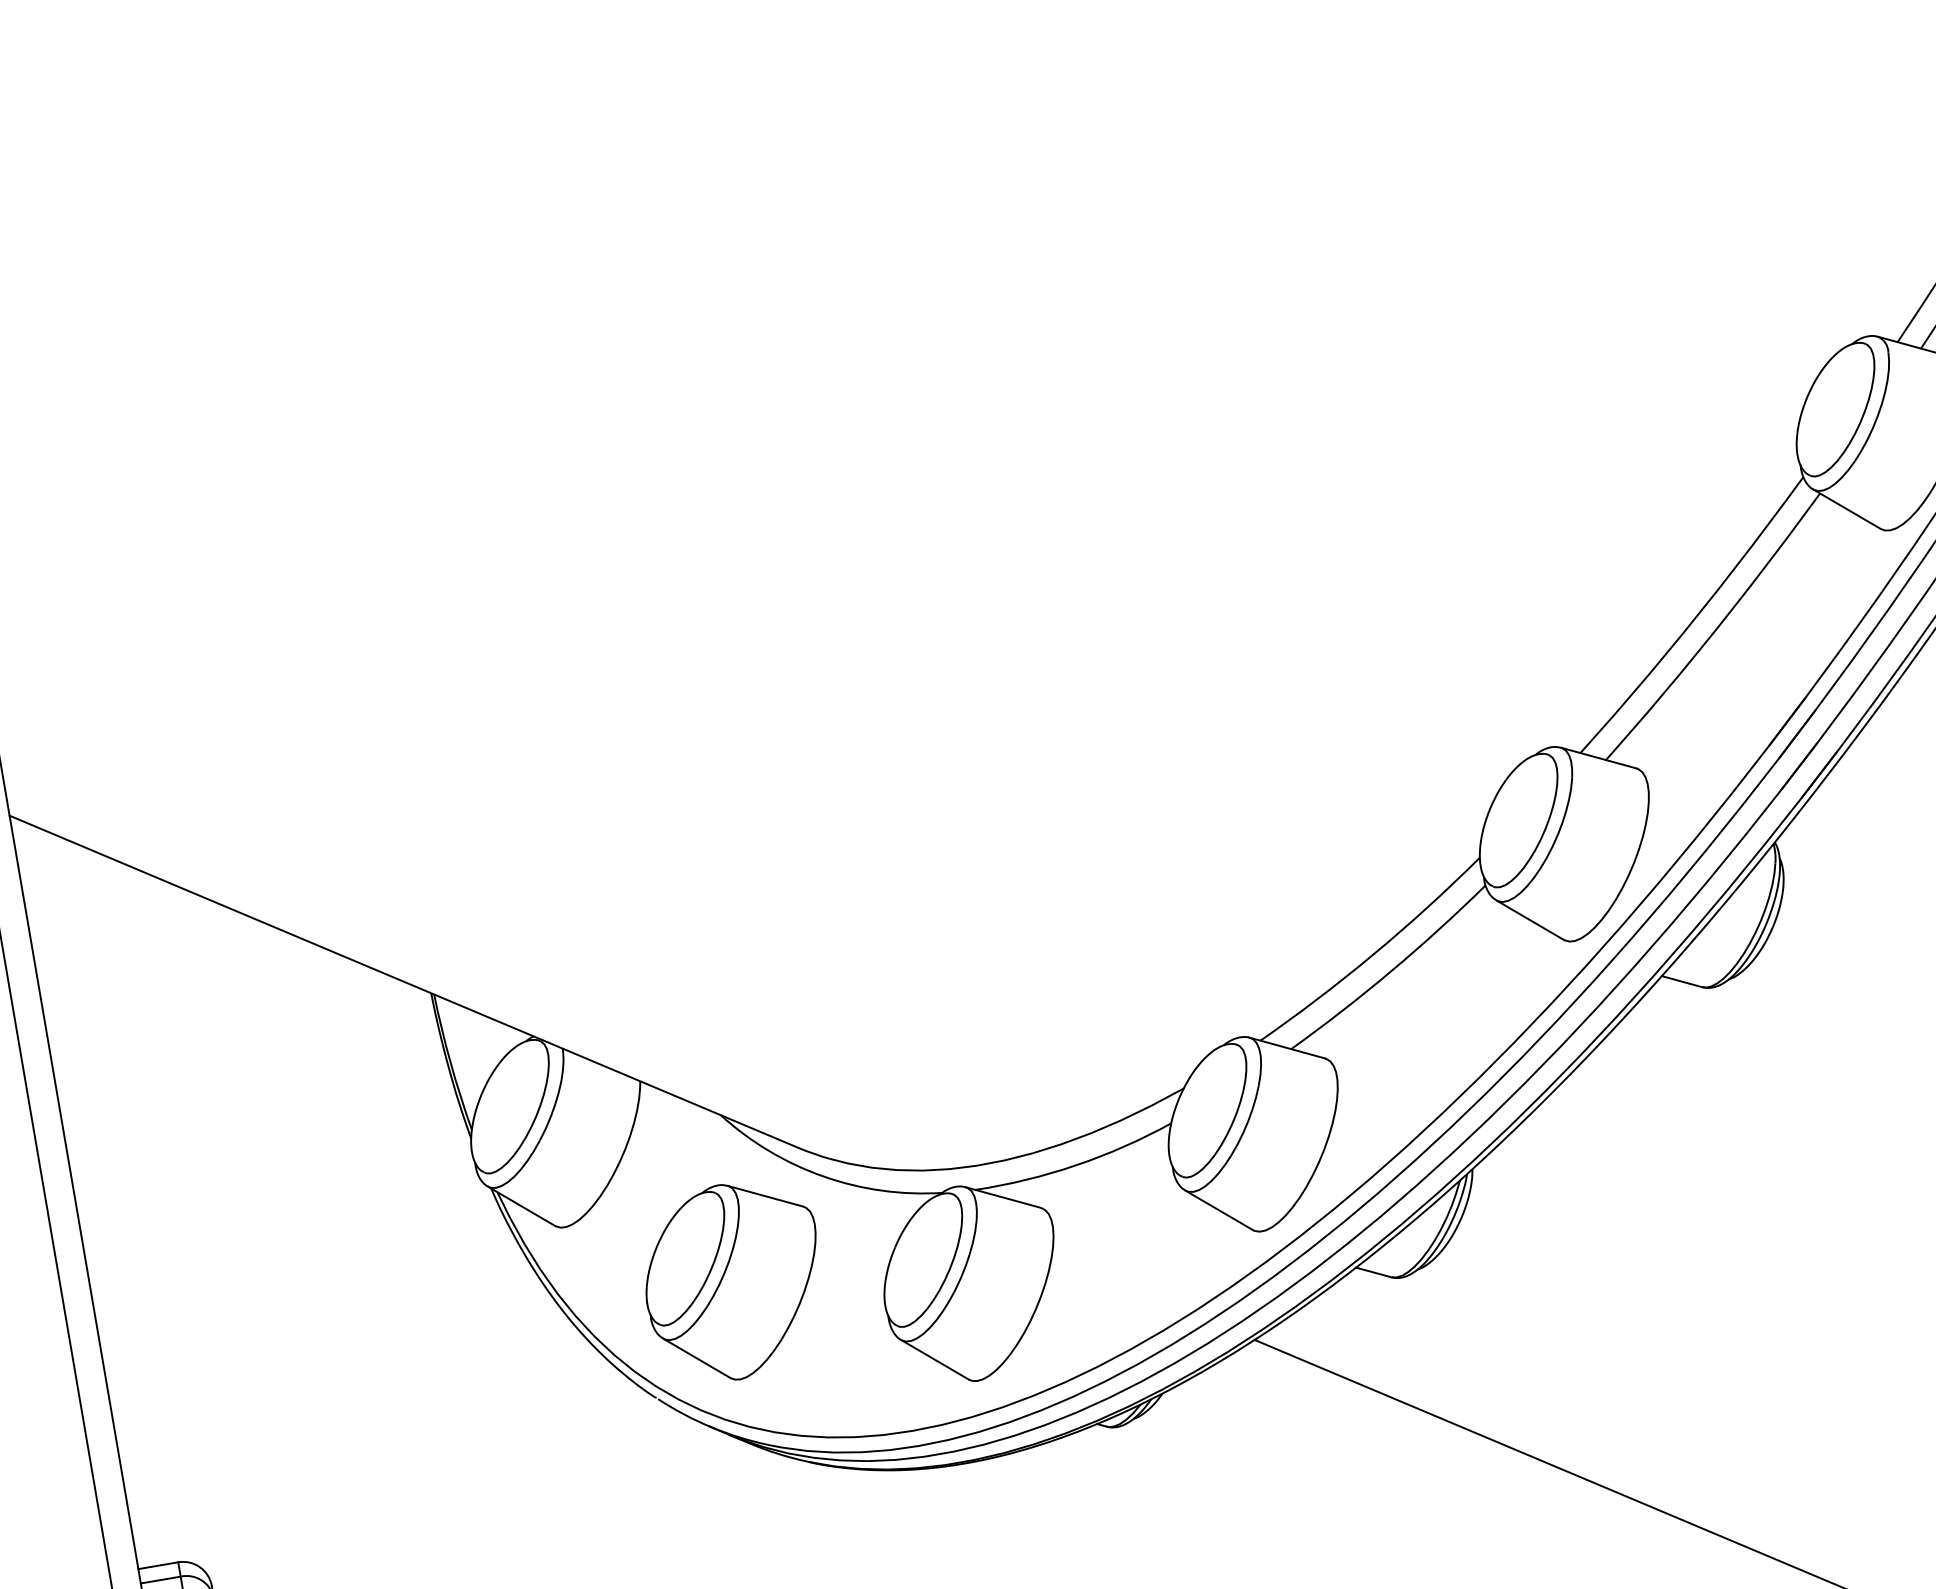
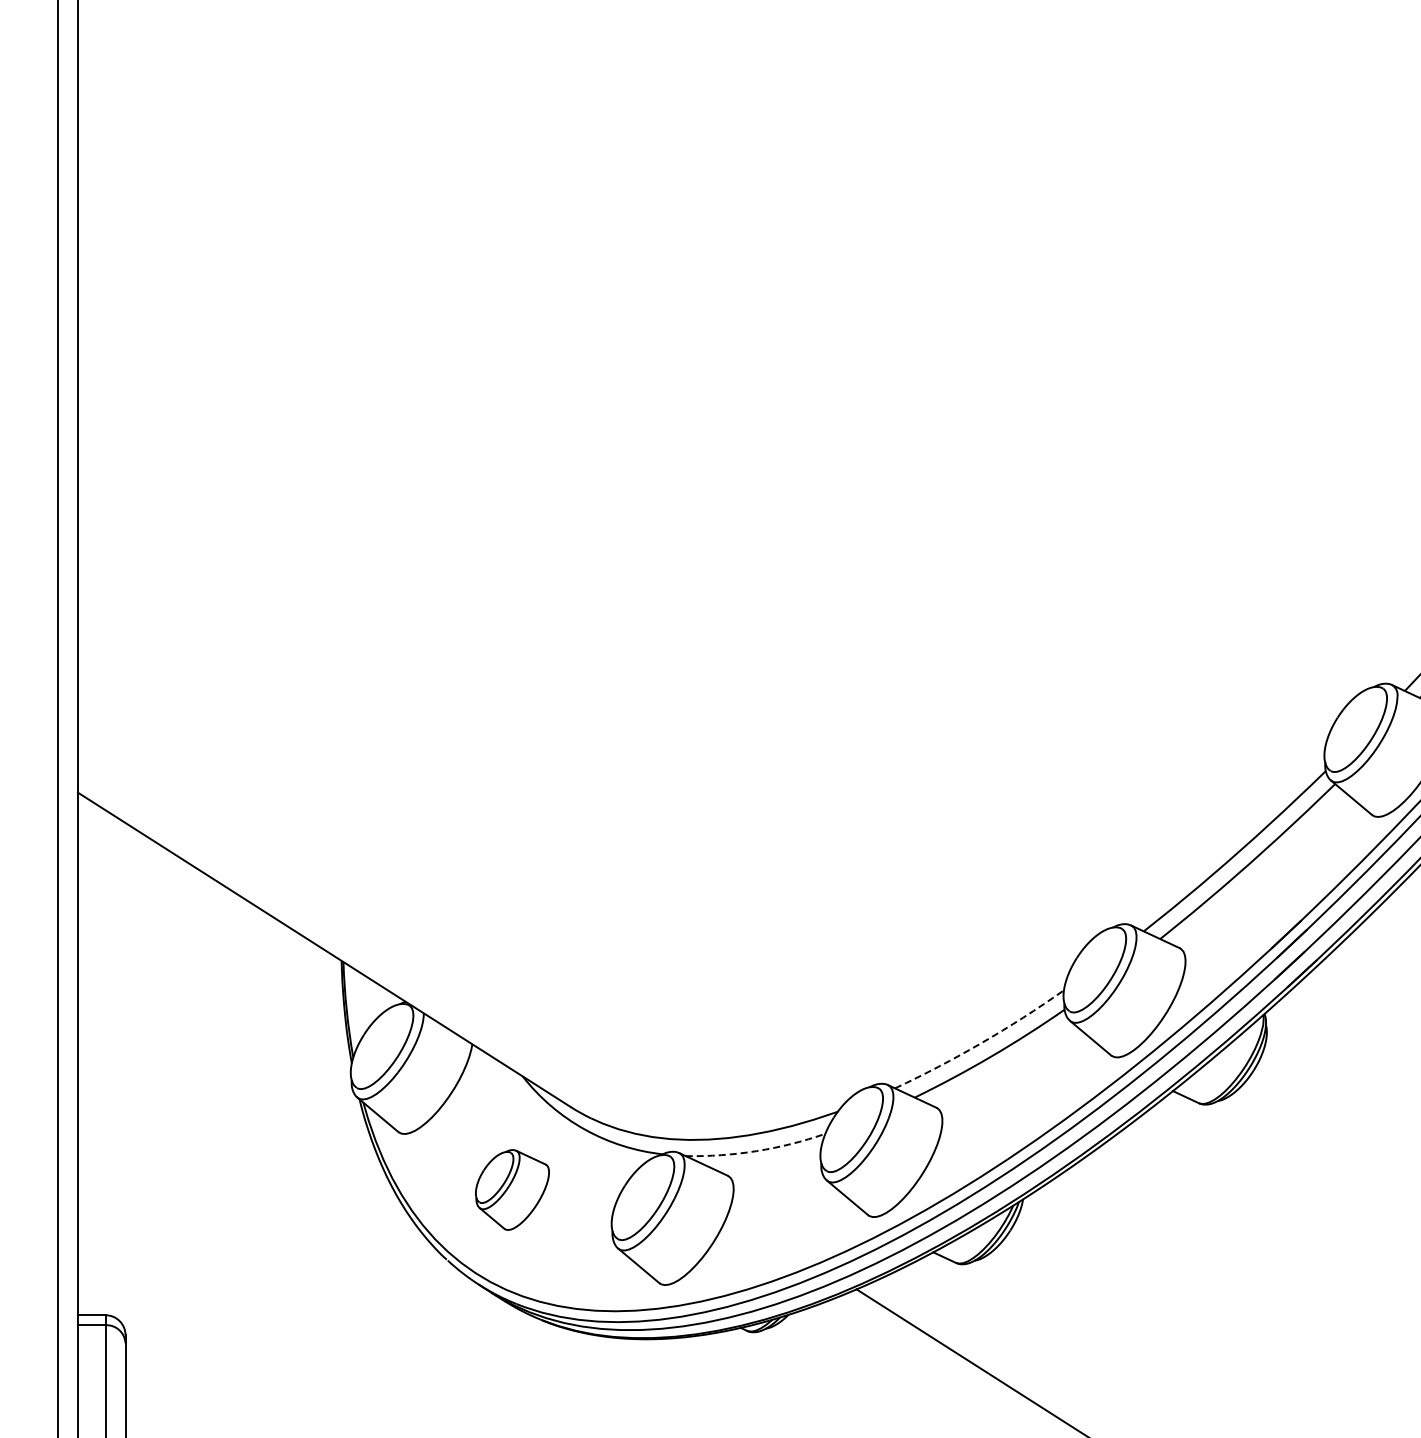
arc: (1374, 954) -> (981, 1043), solid -> dashed
arc: (1076, 1165) -> (756, 1151), solid -> dashed
part: (733, 1280) -> (512, 1189), size x0.6

